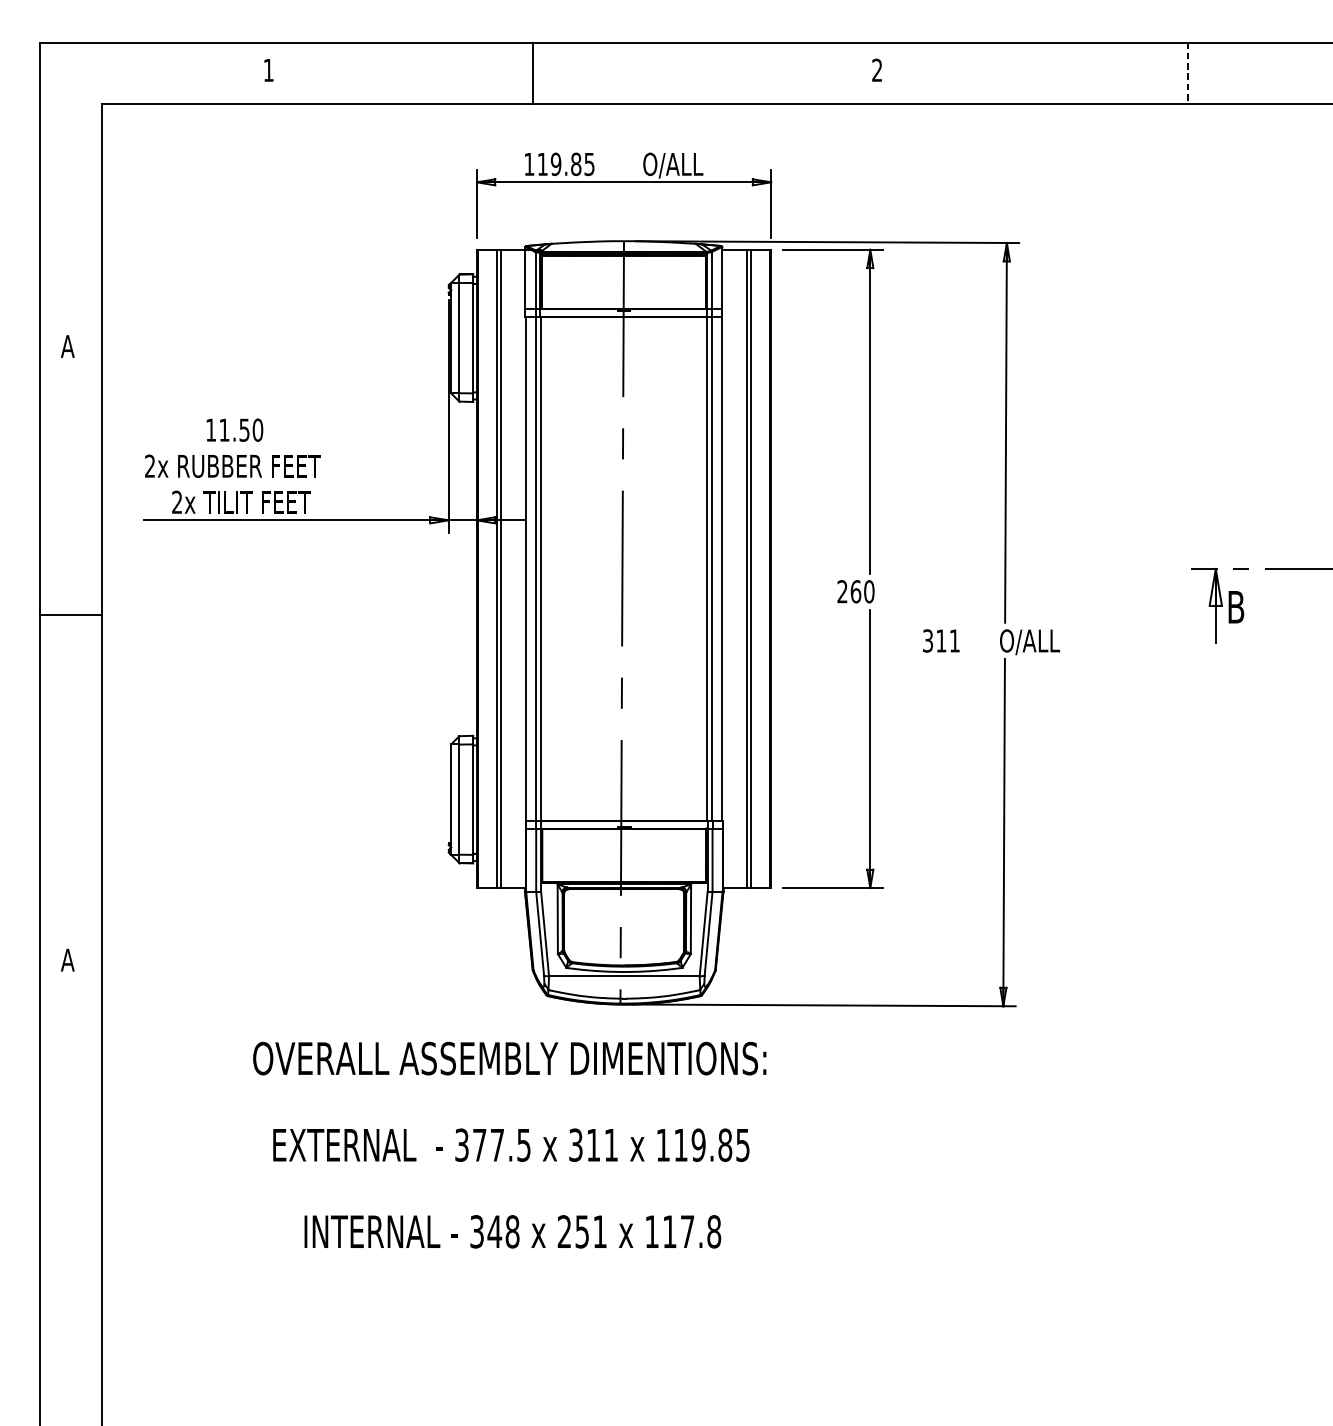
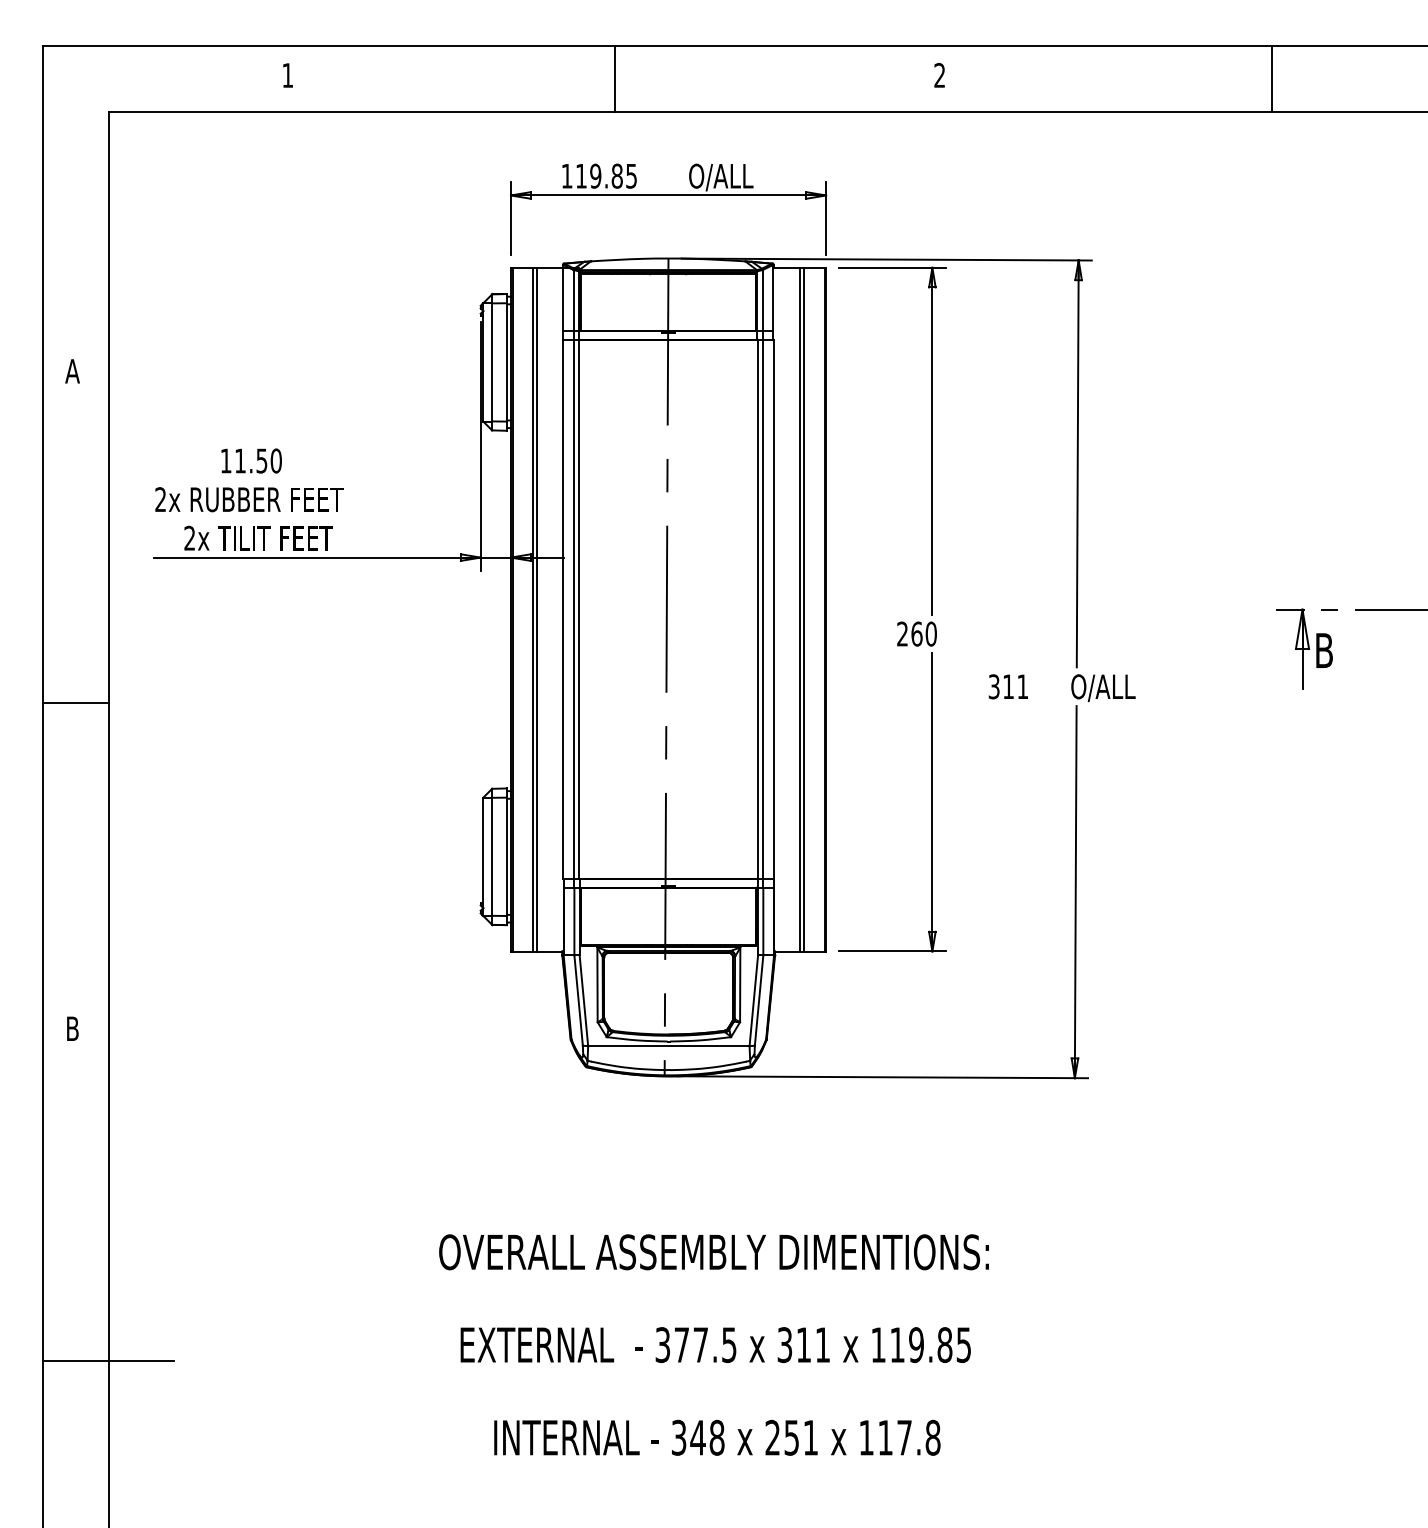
line: (532, 73) -> (614, 78), moved
line: (1187, 73) -> (1272, 78), dashed -> solid
line: (70, 615) -> (75, 703), moved
text: (67, 959) -> (72, 1028), A -> B
text: (509, 1144) -> (713, 1344), moved
line: (101, 1269) -> (108, 1360), added

